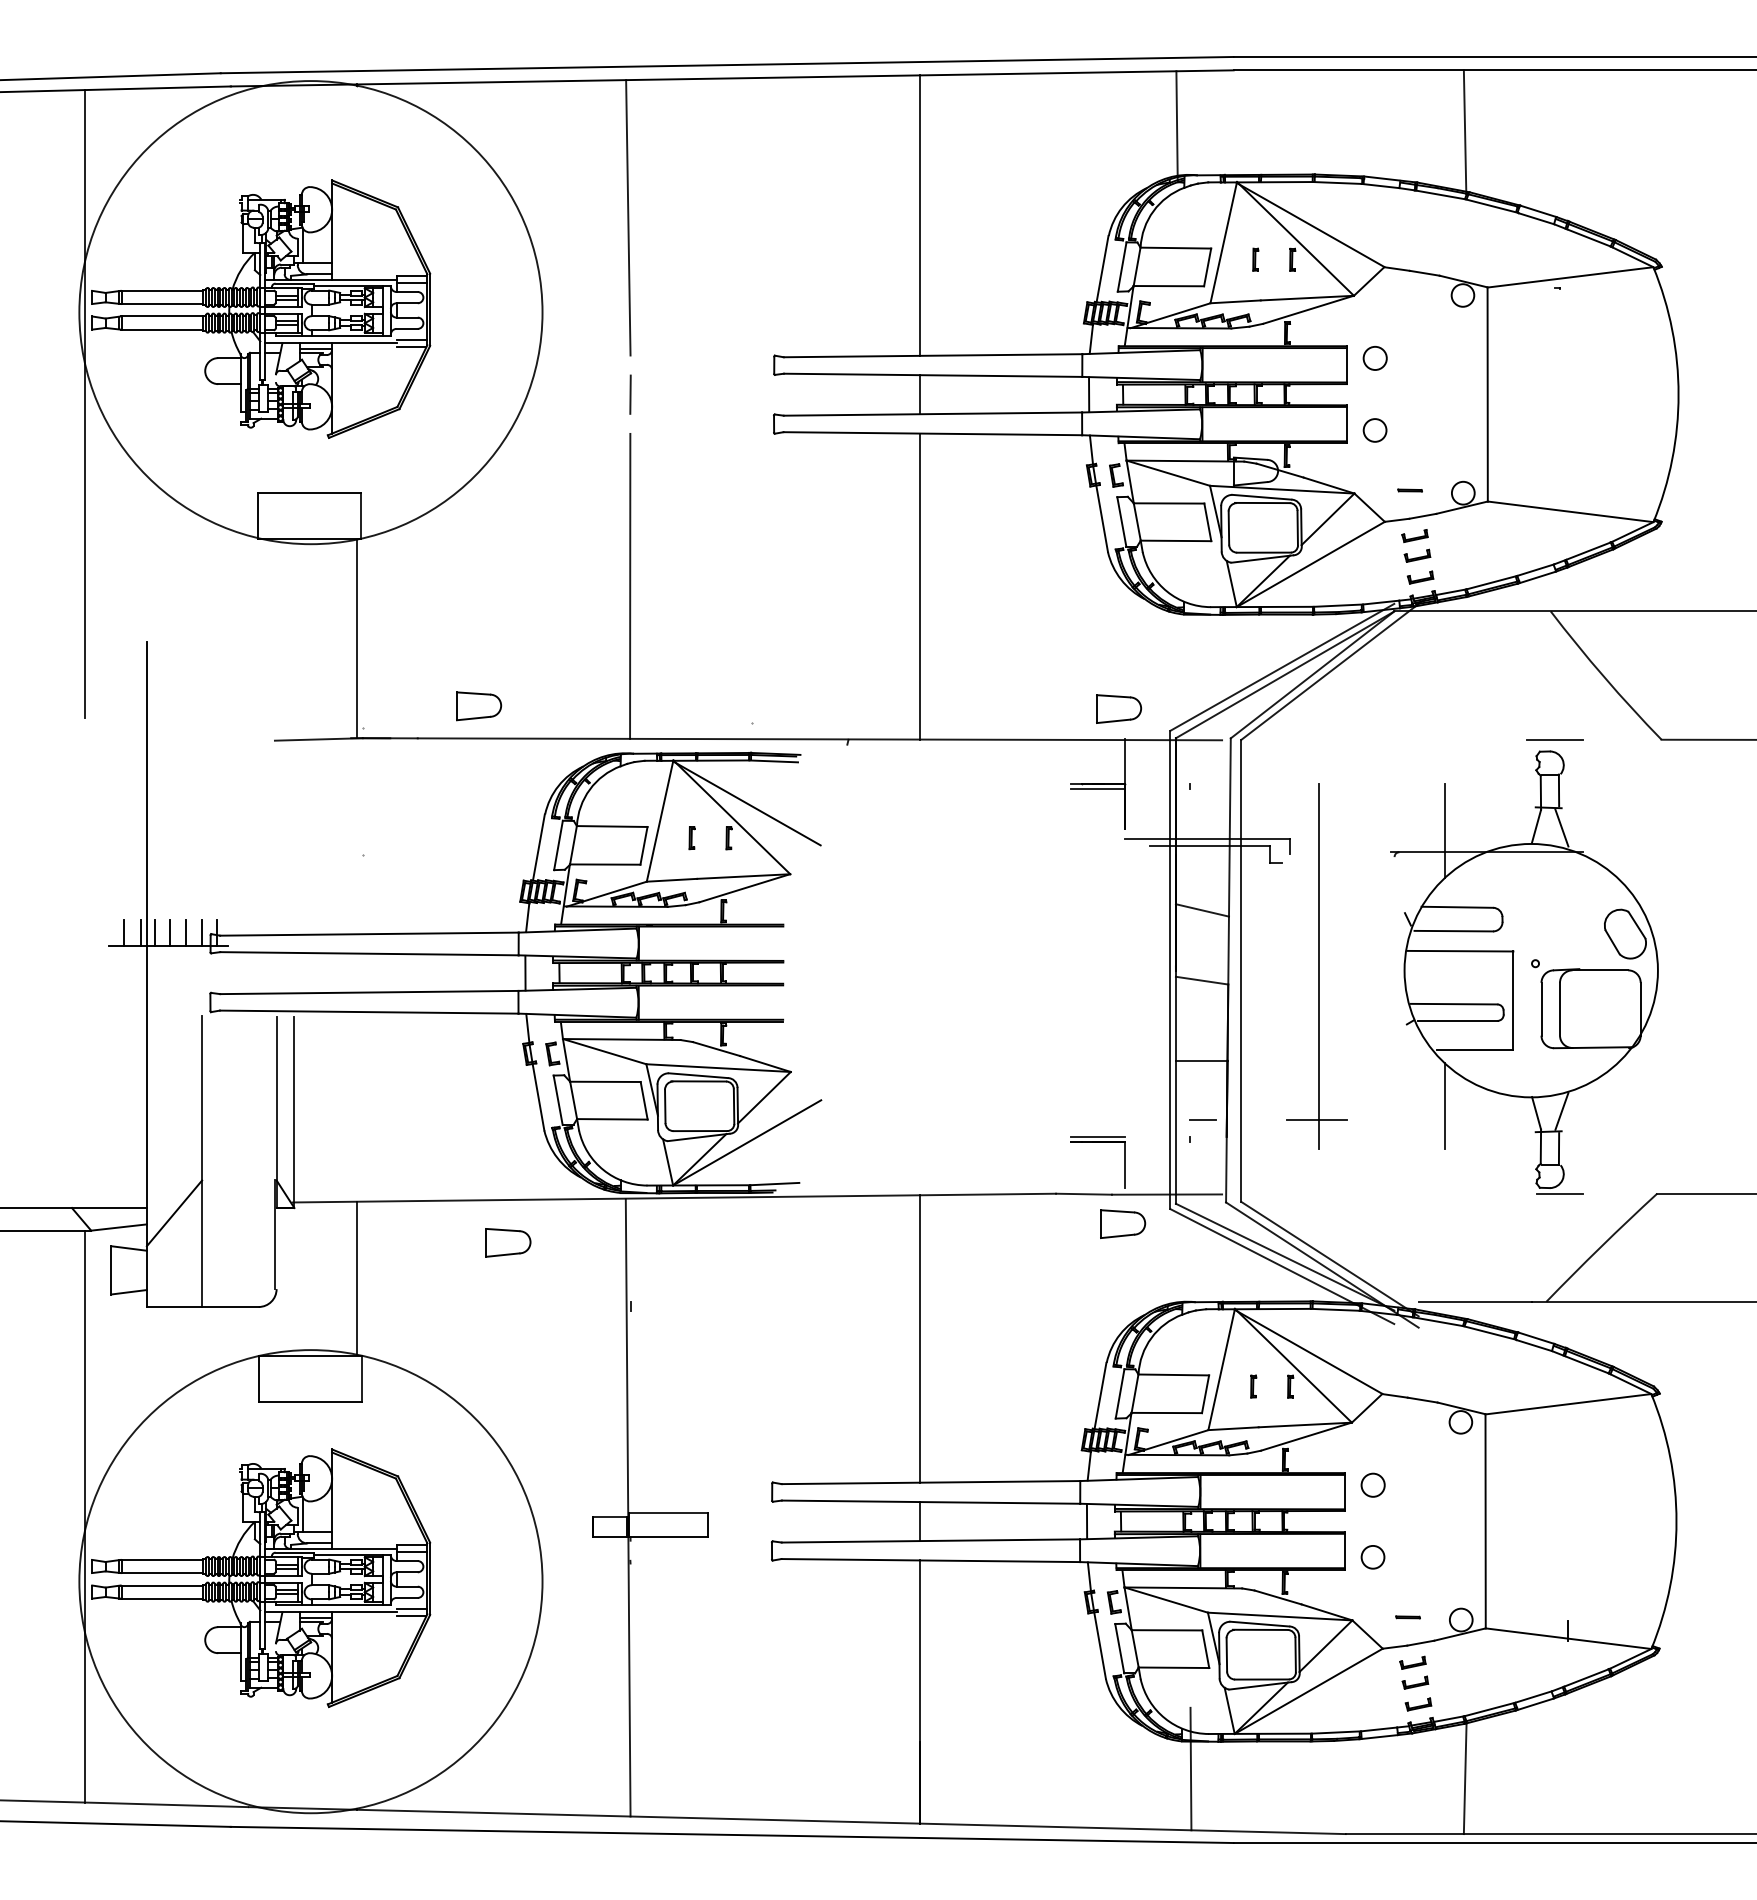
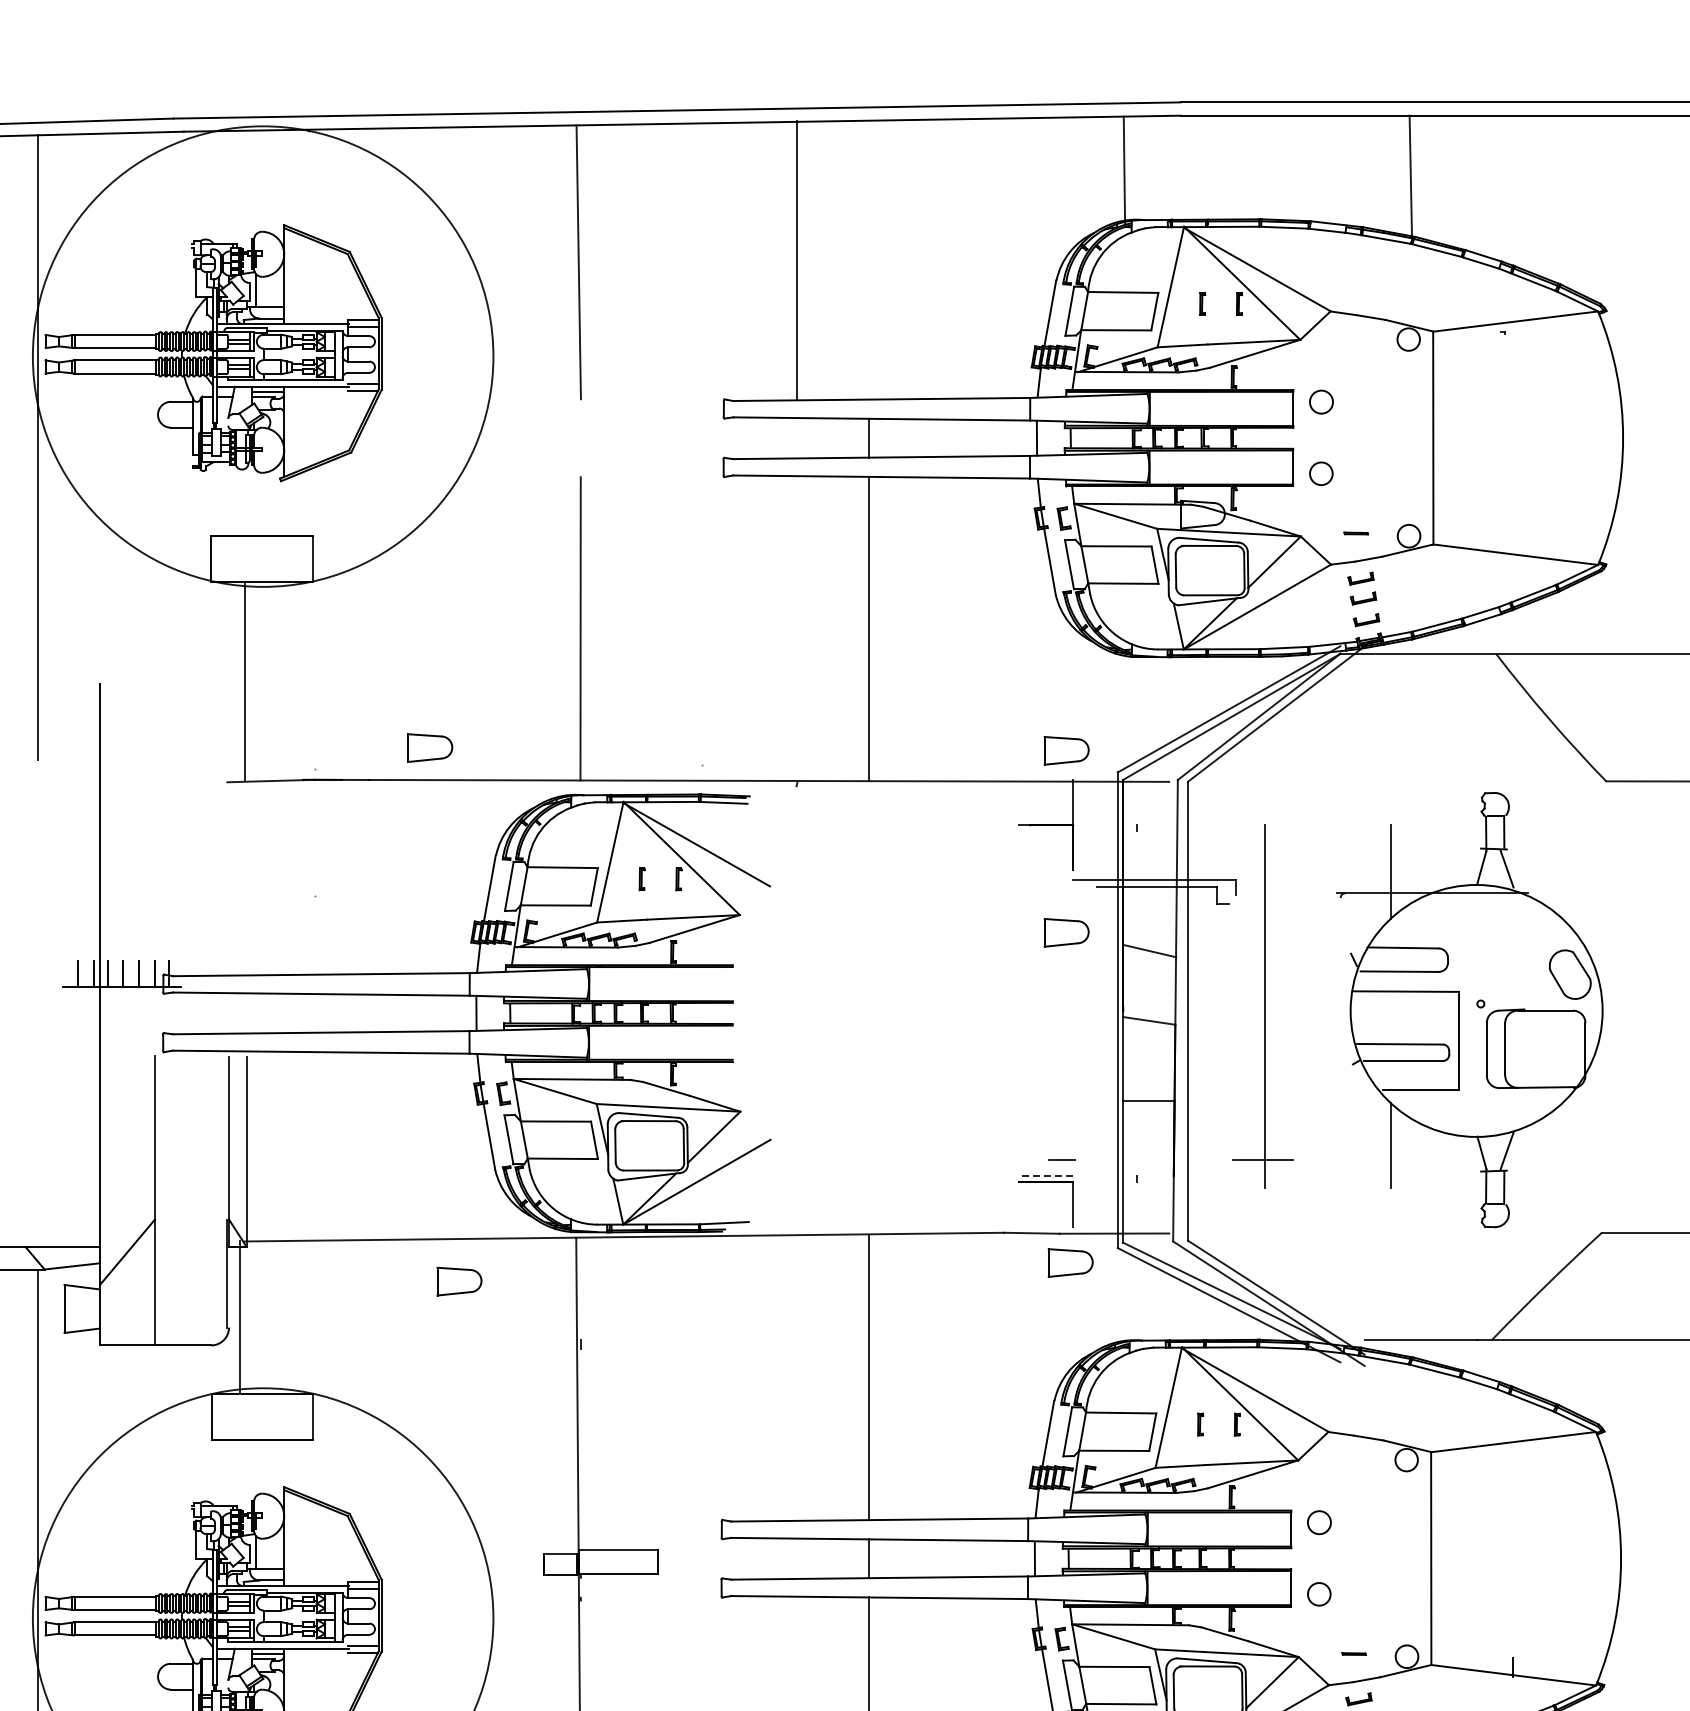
line: (920, 215) -> (797, 260), moved
line: (630, 394) -> (580, 438), removed
line: (357, 638) -> (244, 680), moved
line: (1554, 740) -> (1499, 782), removed
line: (1097, 789) -> (1045, 830), removed
part: (1119, 891) -> (1067, 932), added
line: (1202, 1119) -> (1061, 1158), moved
line: (1097, 1136) -> (1045, 1175), solid -> dashed
line: (1560, 1193) -> (1505, 1232), removed
line: (357, 1277) -> (239, 1316), moved

